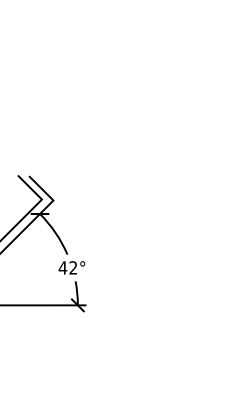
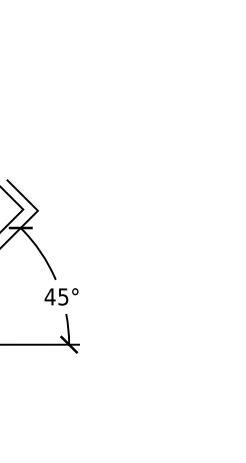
text: (73, 267) -> (63, 296), 42° -> 45°

